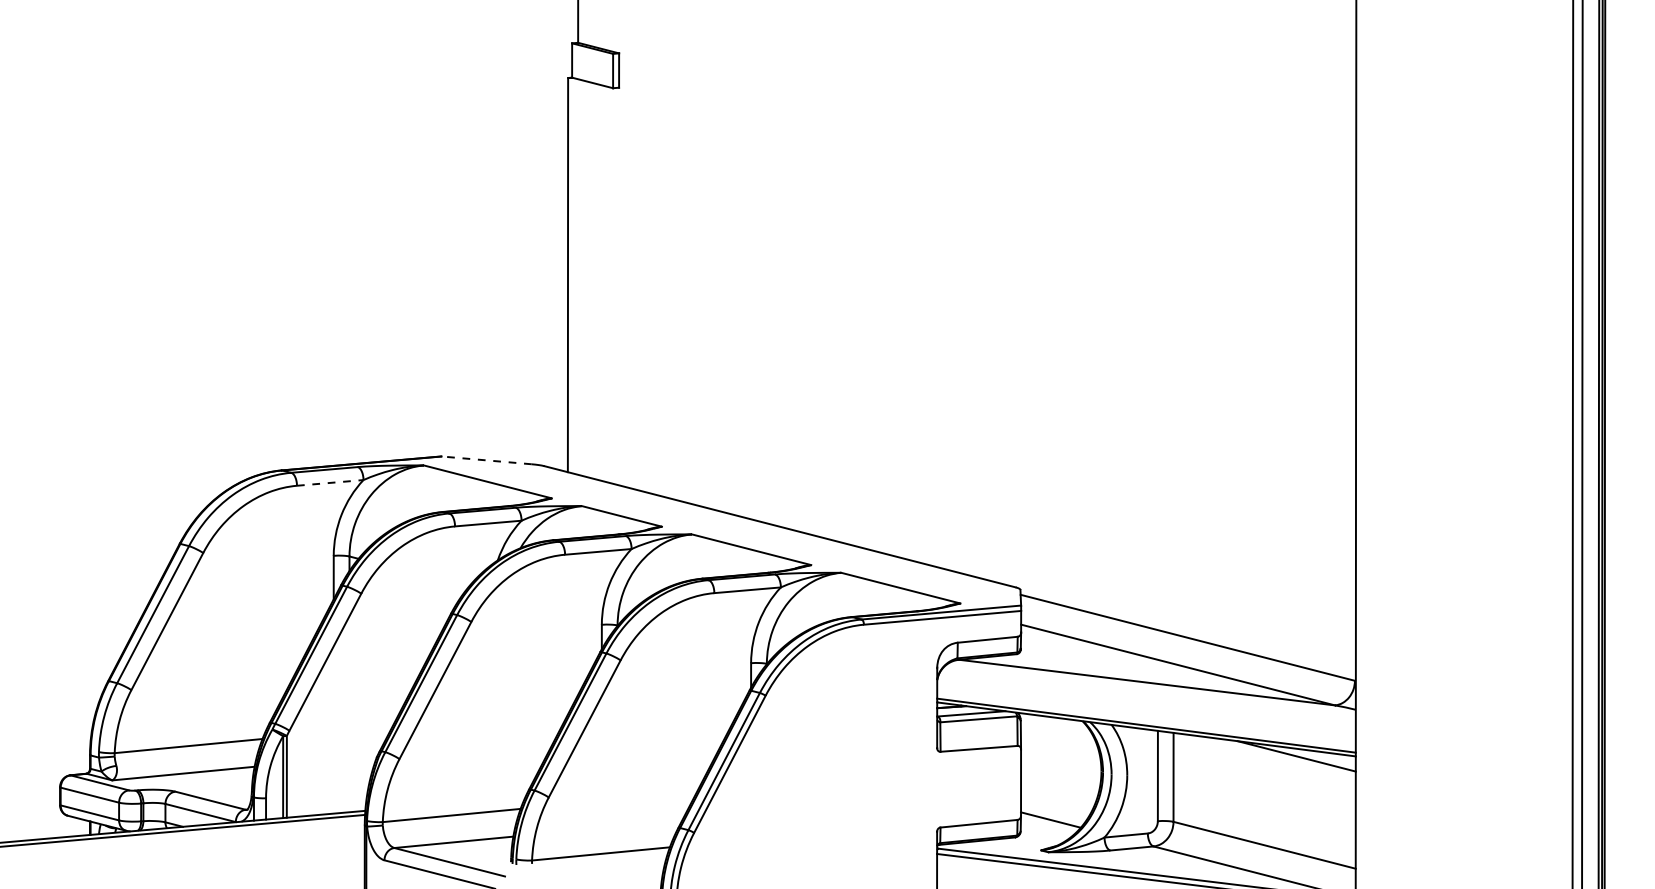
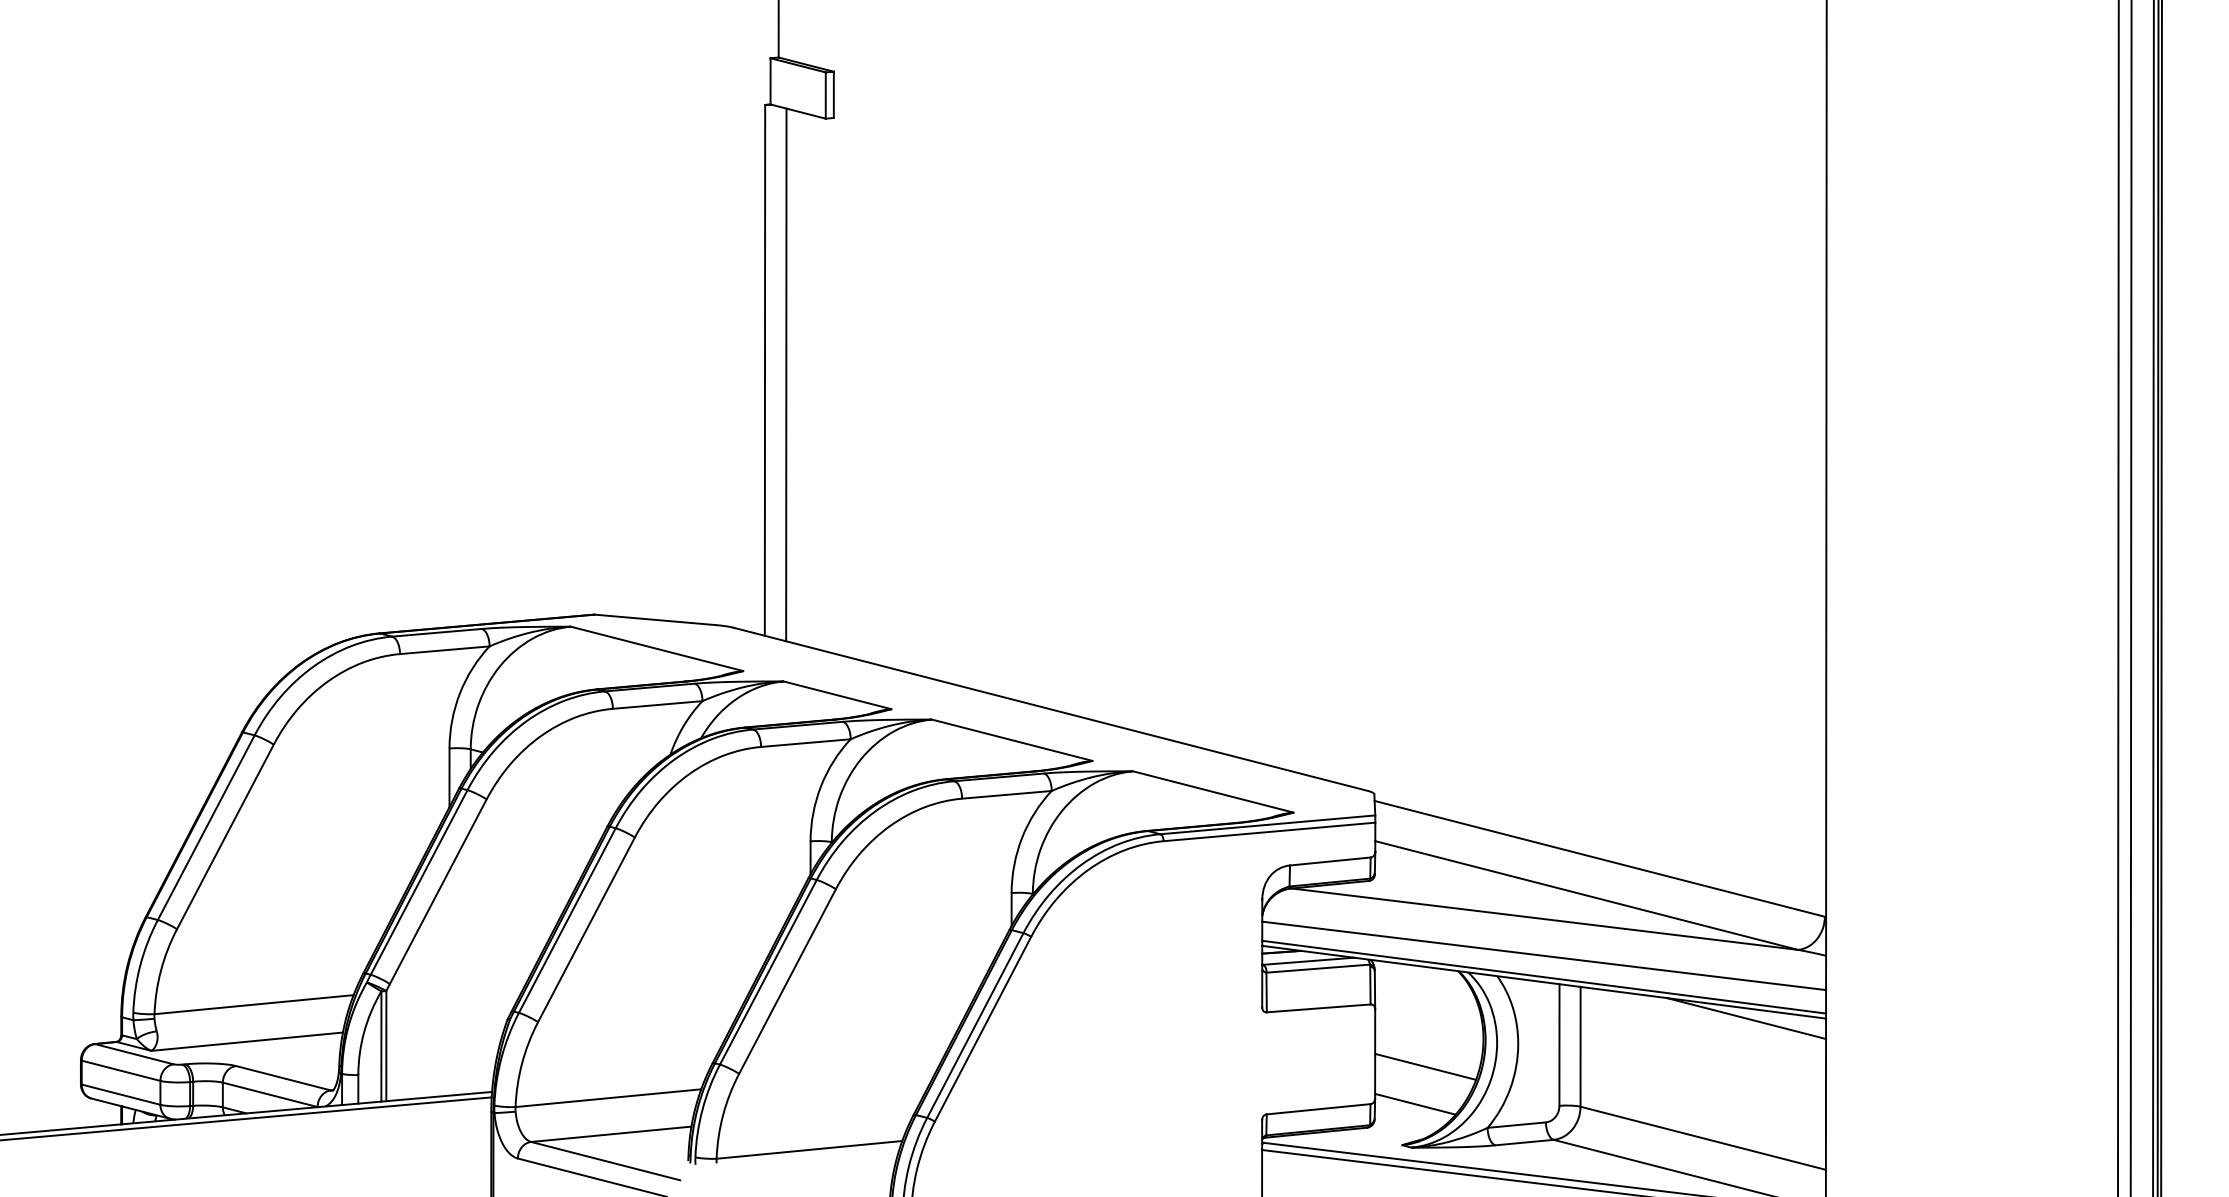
line: (583, 278) -> (785, 374), added
line: (486, 460) -> (655, 620), dashed -> solid
line: (330, 482) -> (445, 649), dashed -> solid
line: (1146, 709) -> (1544, 955), added
line: (1058, 791) -> (1425, 1065), added

